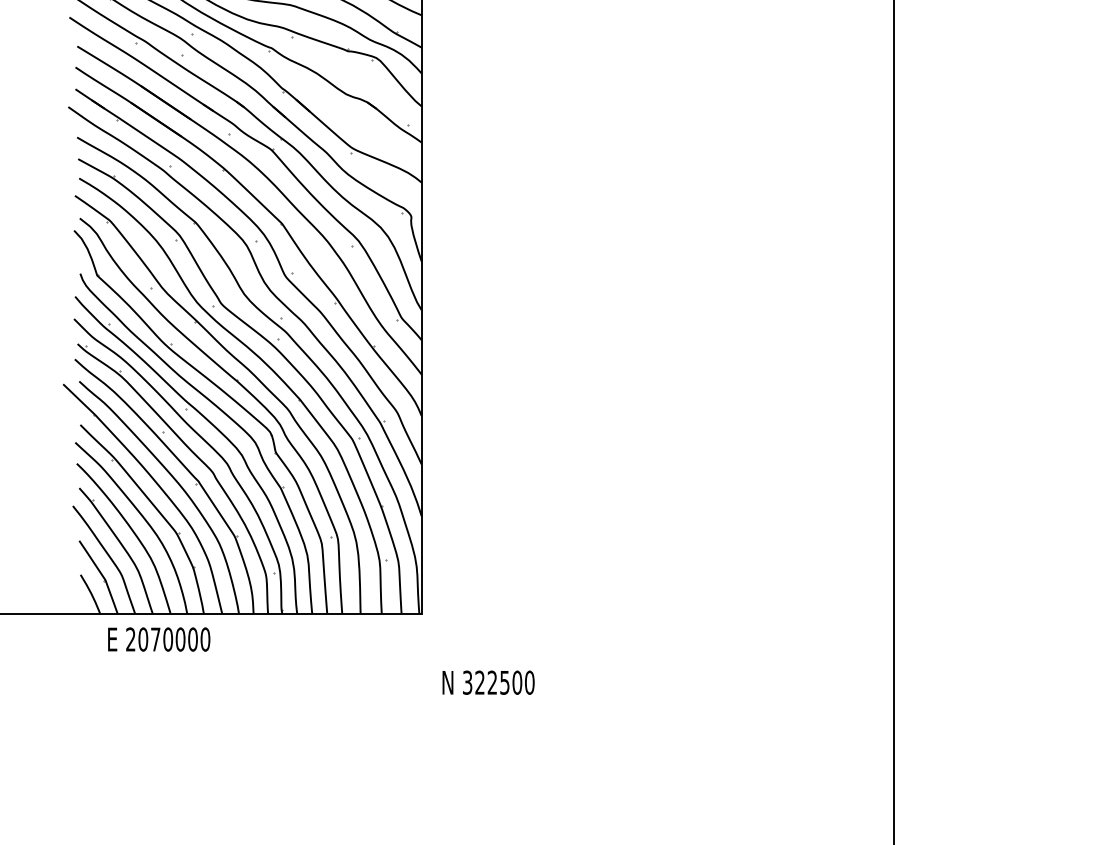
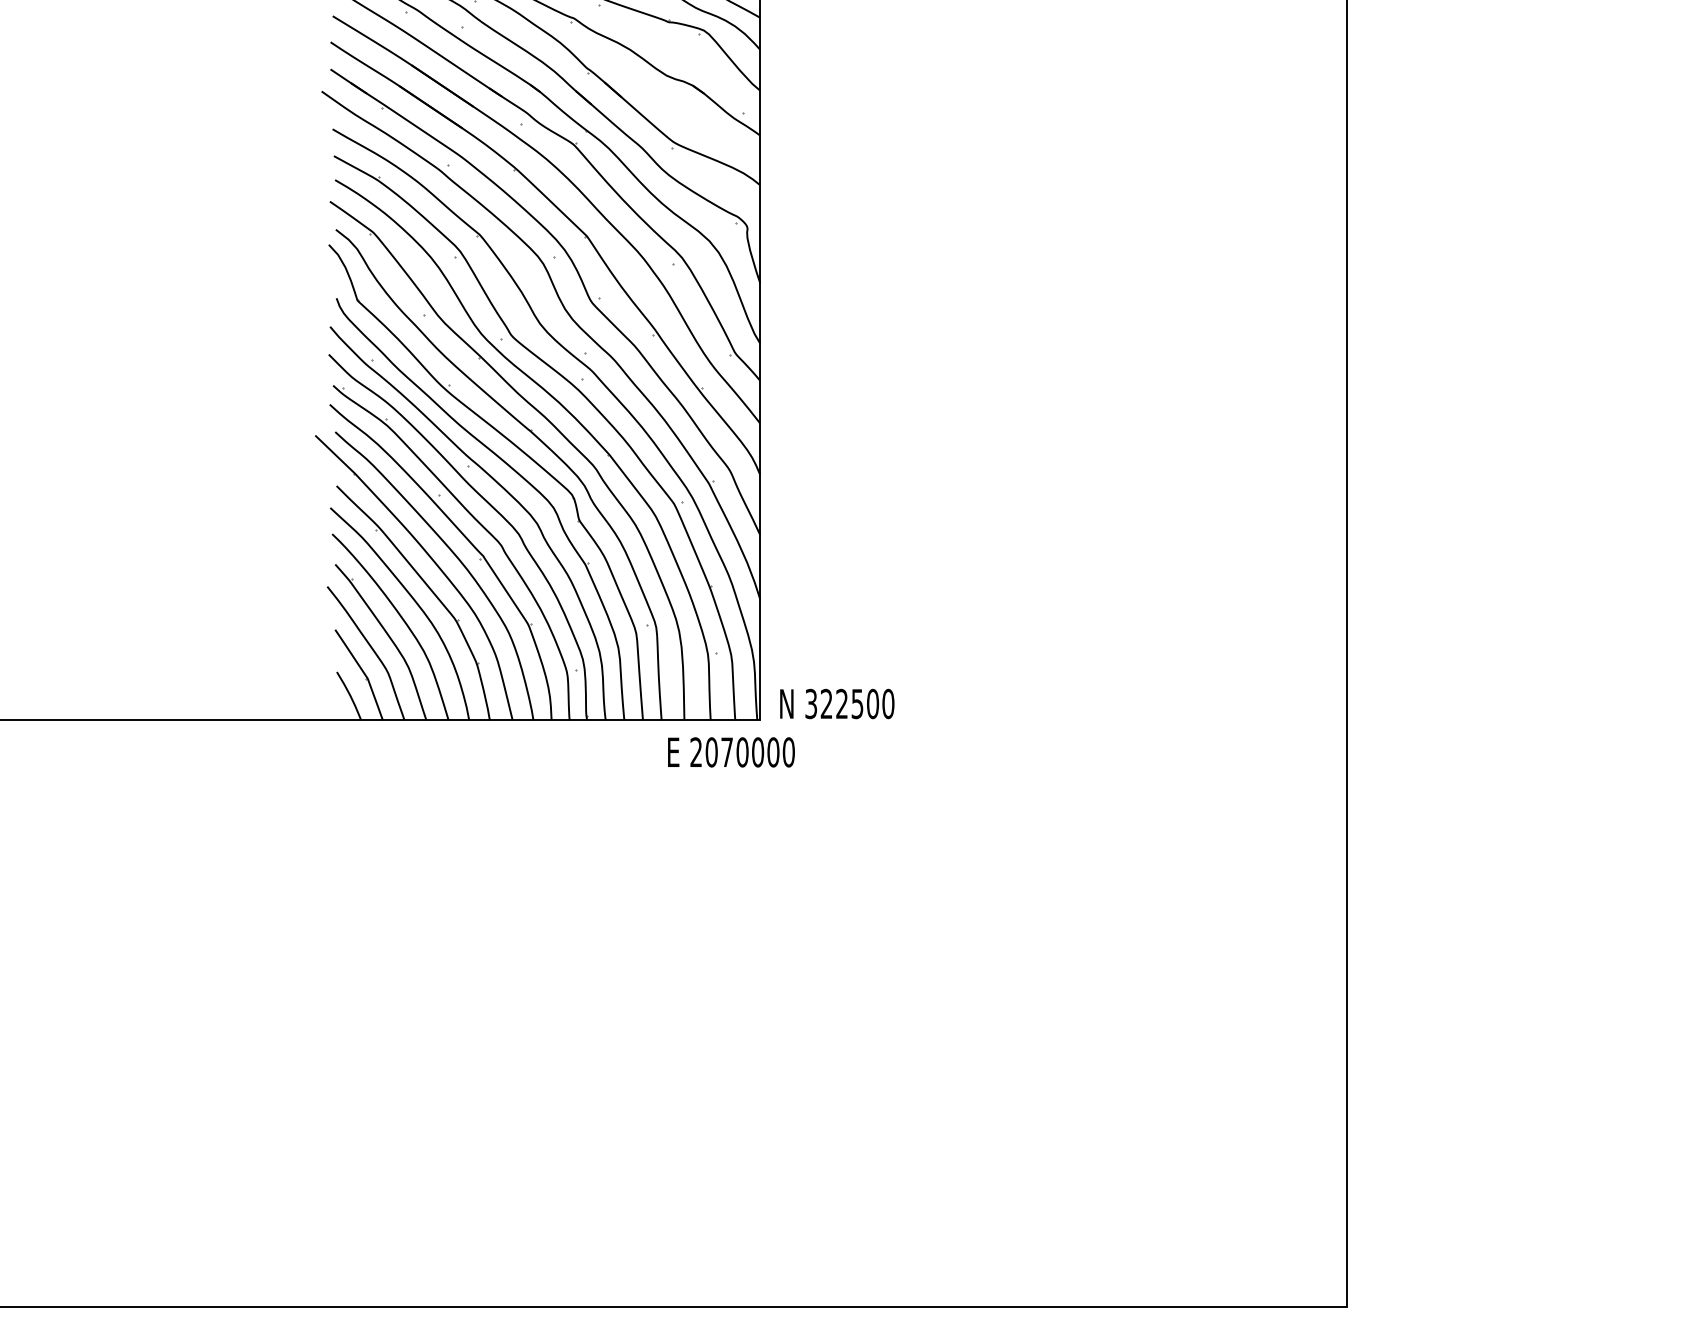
text: (159, 639) -> (731, 752), moved
text: (488, 682) -> (837, 703), moved

